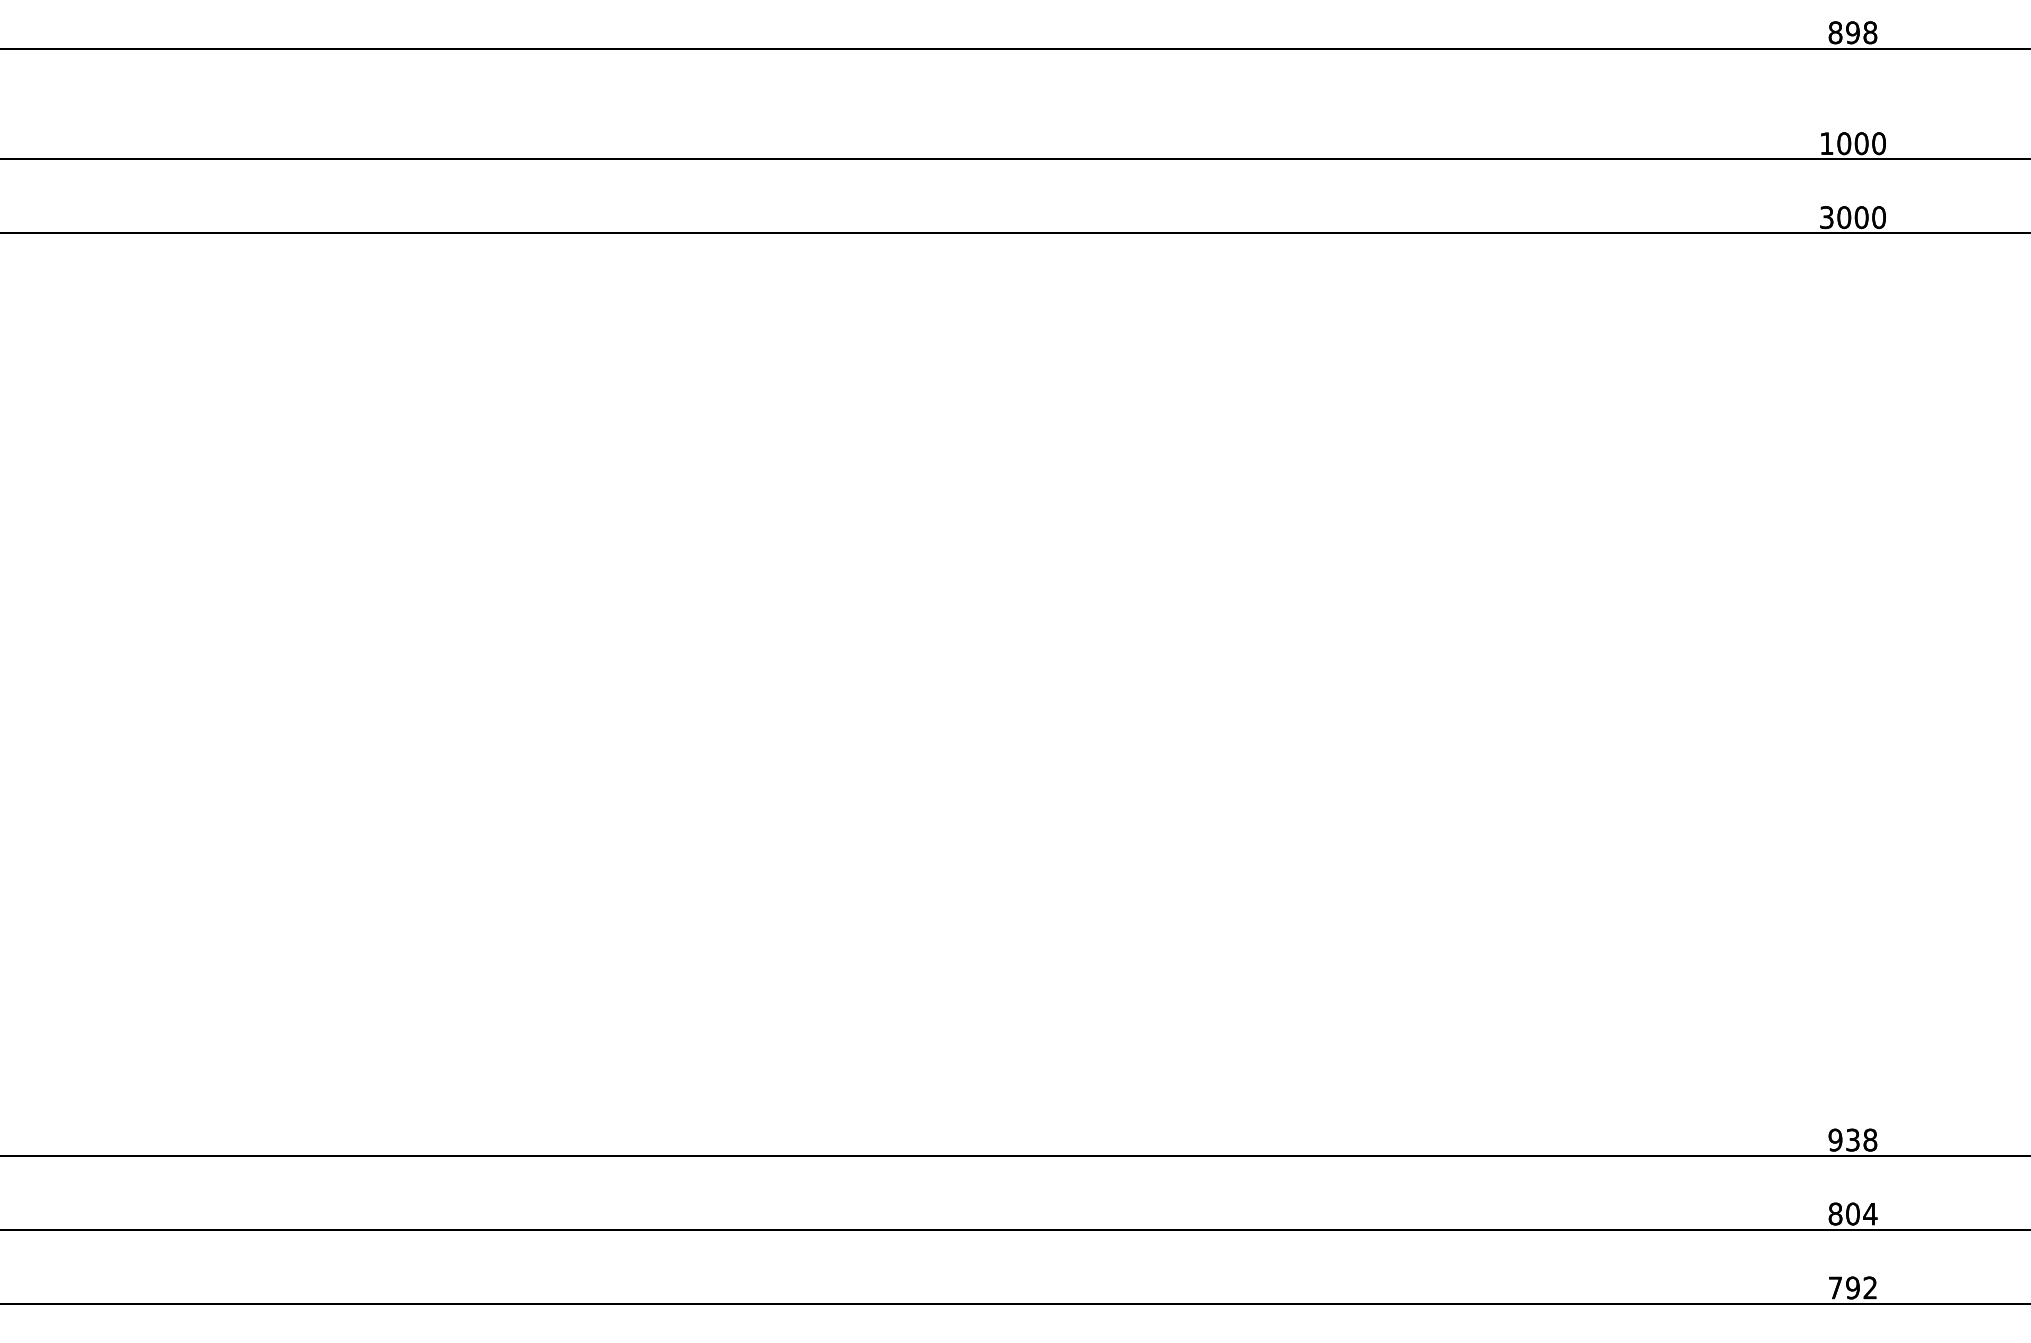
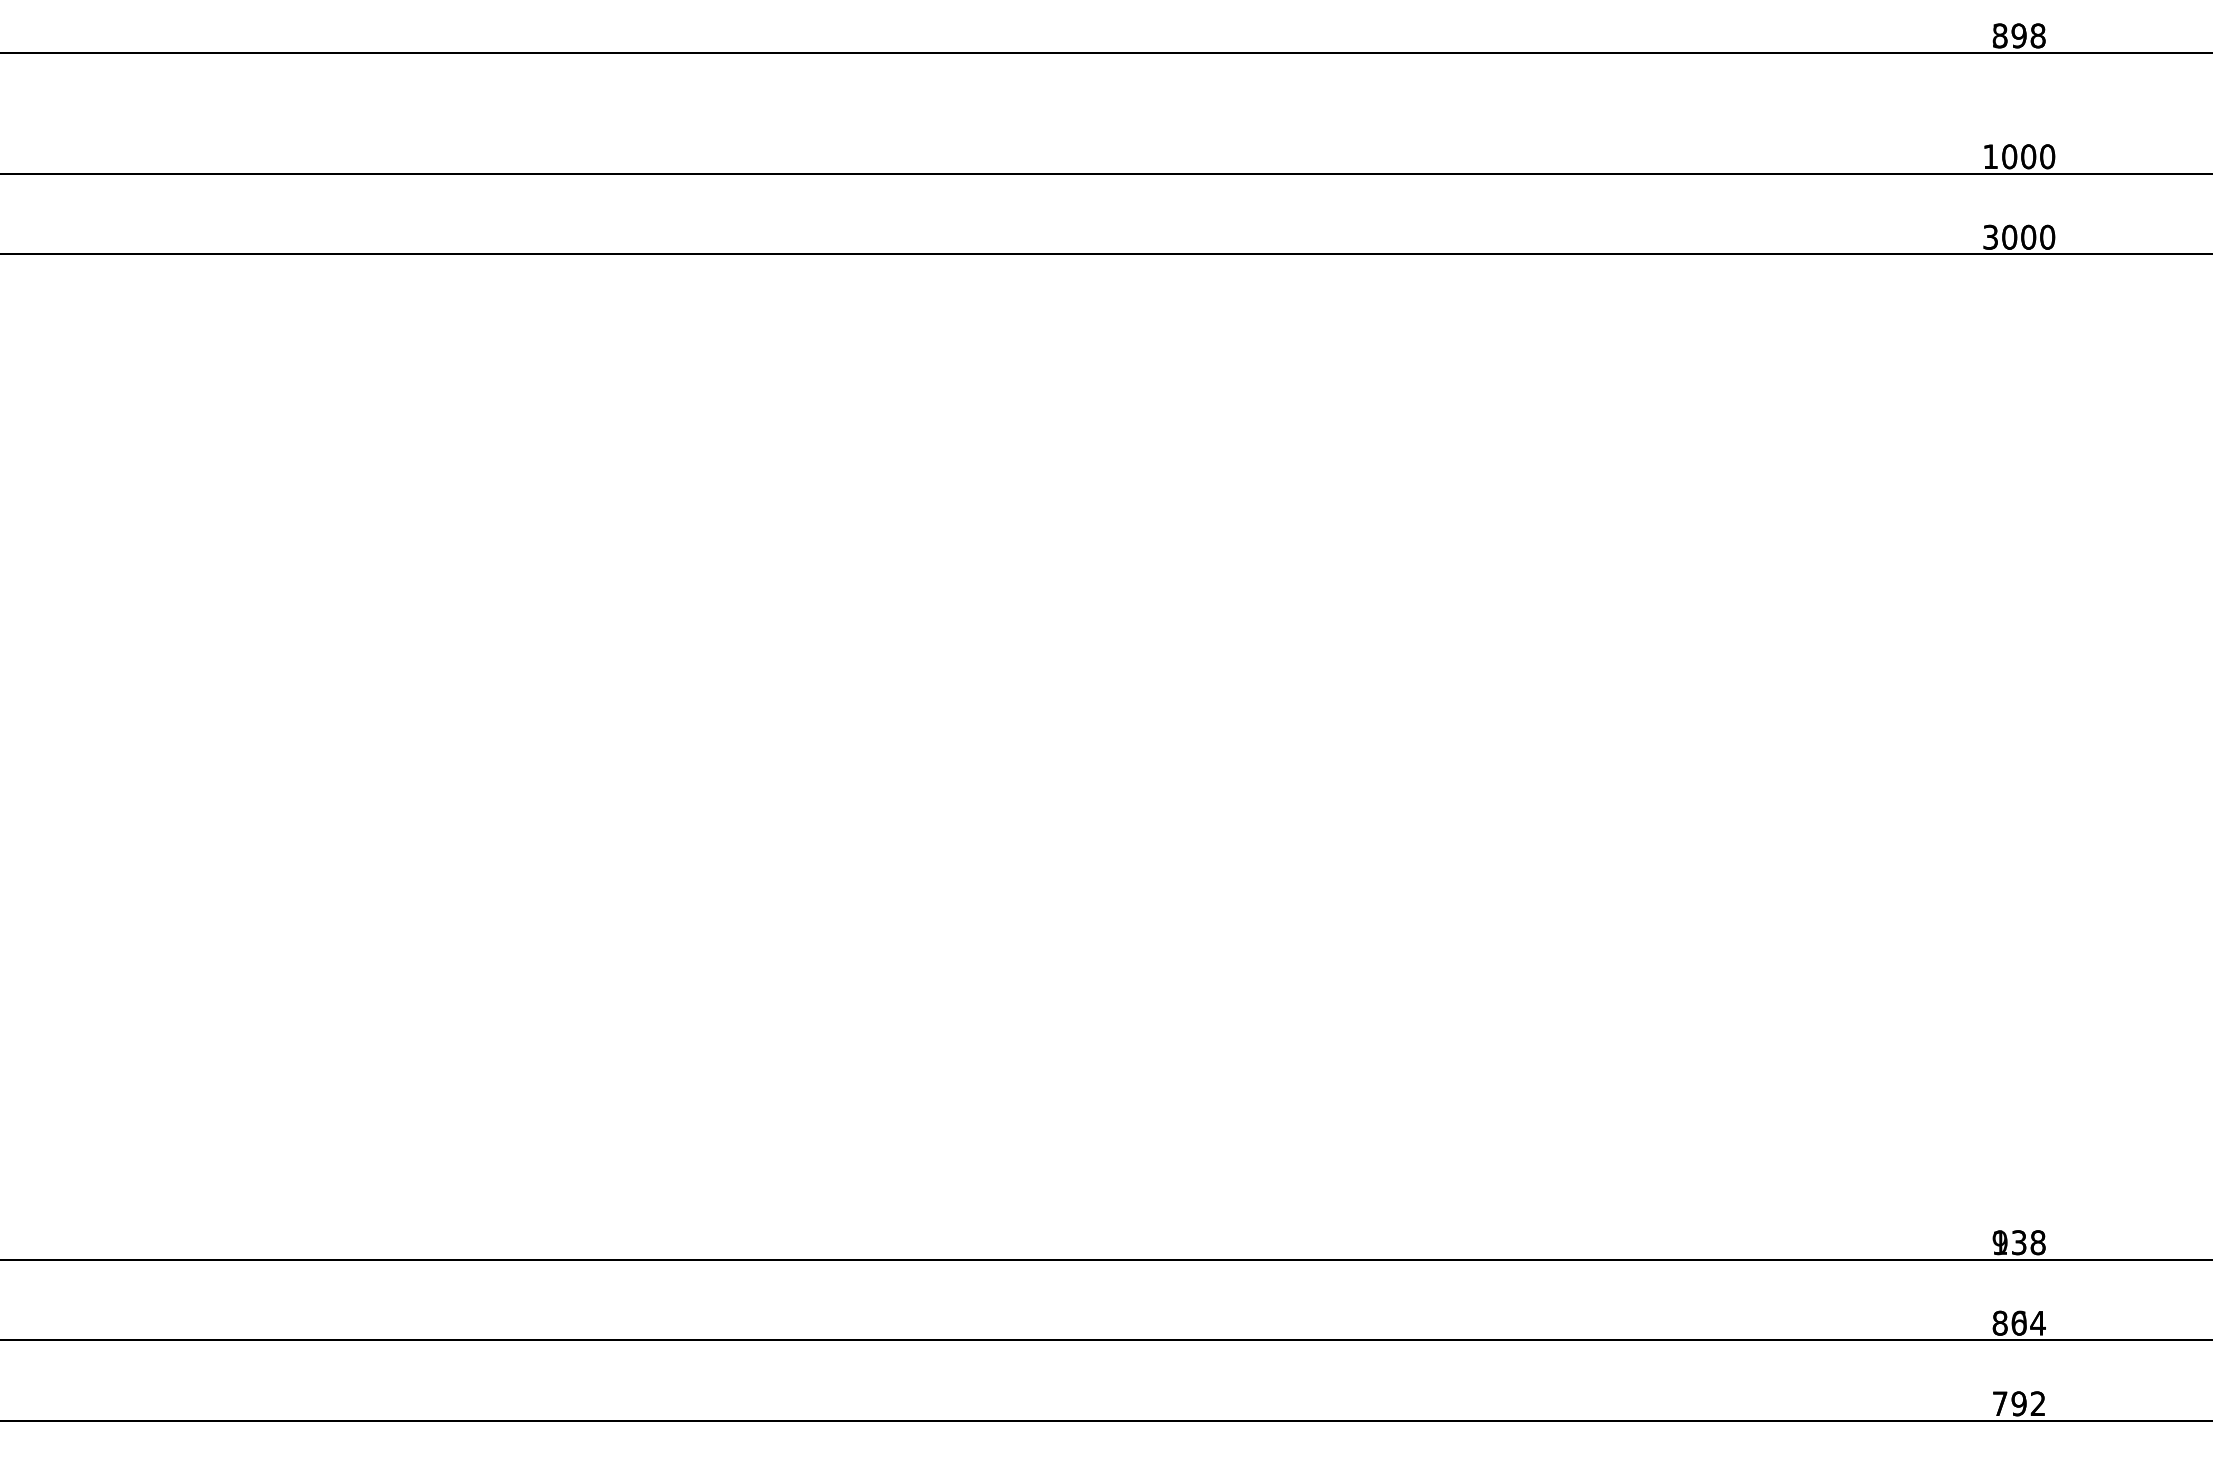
text: (1834, 32) -> (1999, 35), 898 -> 398
text: (1834, 1139) -> (1999, 1242), 938 -> 138
text: (1852, 1213) -> (2018, 1322), 804 -> 864

